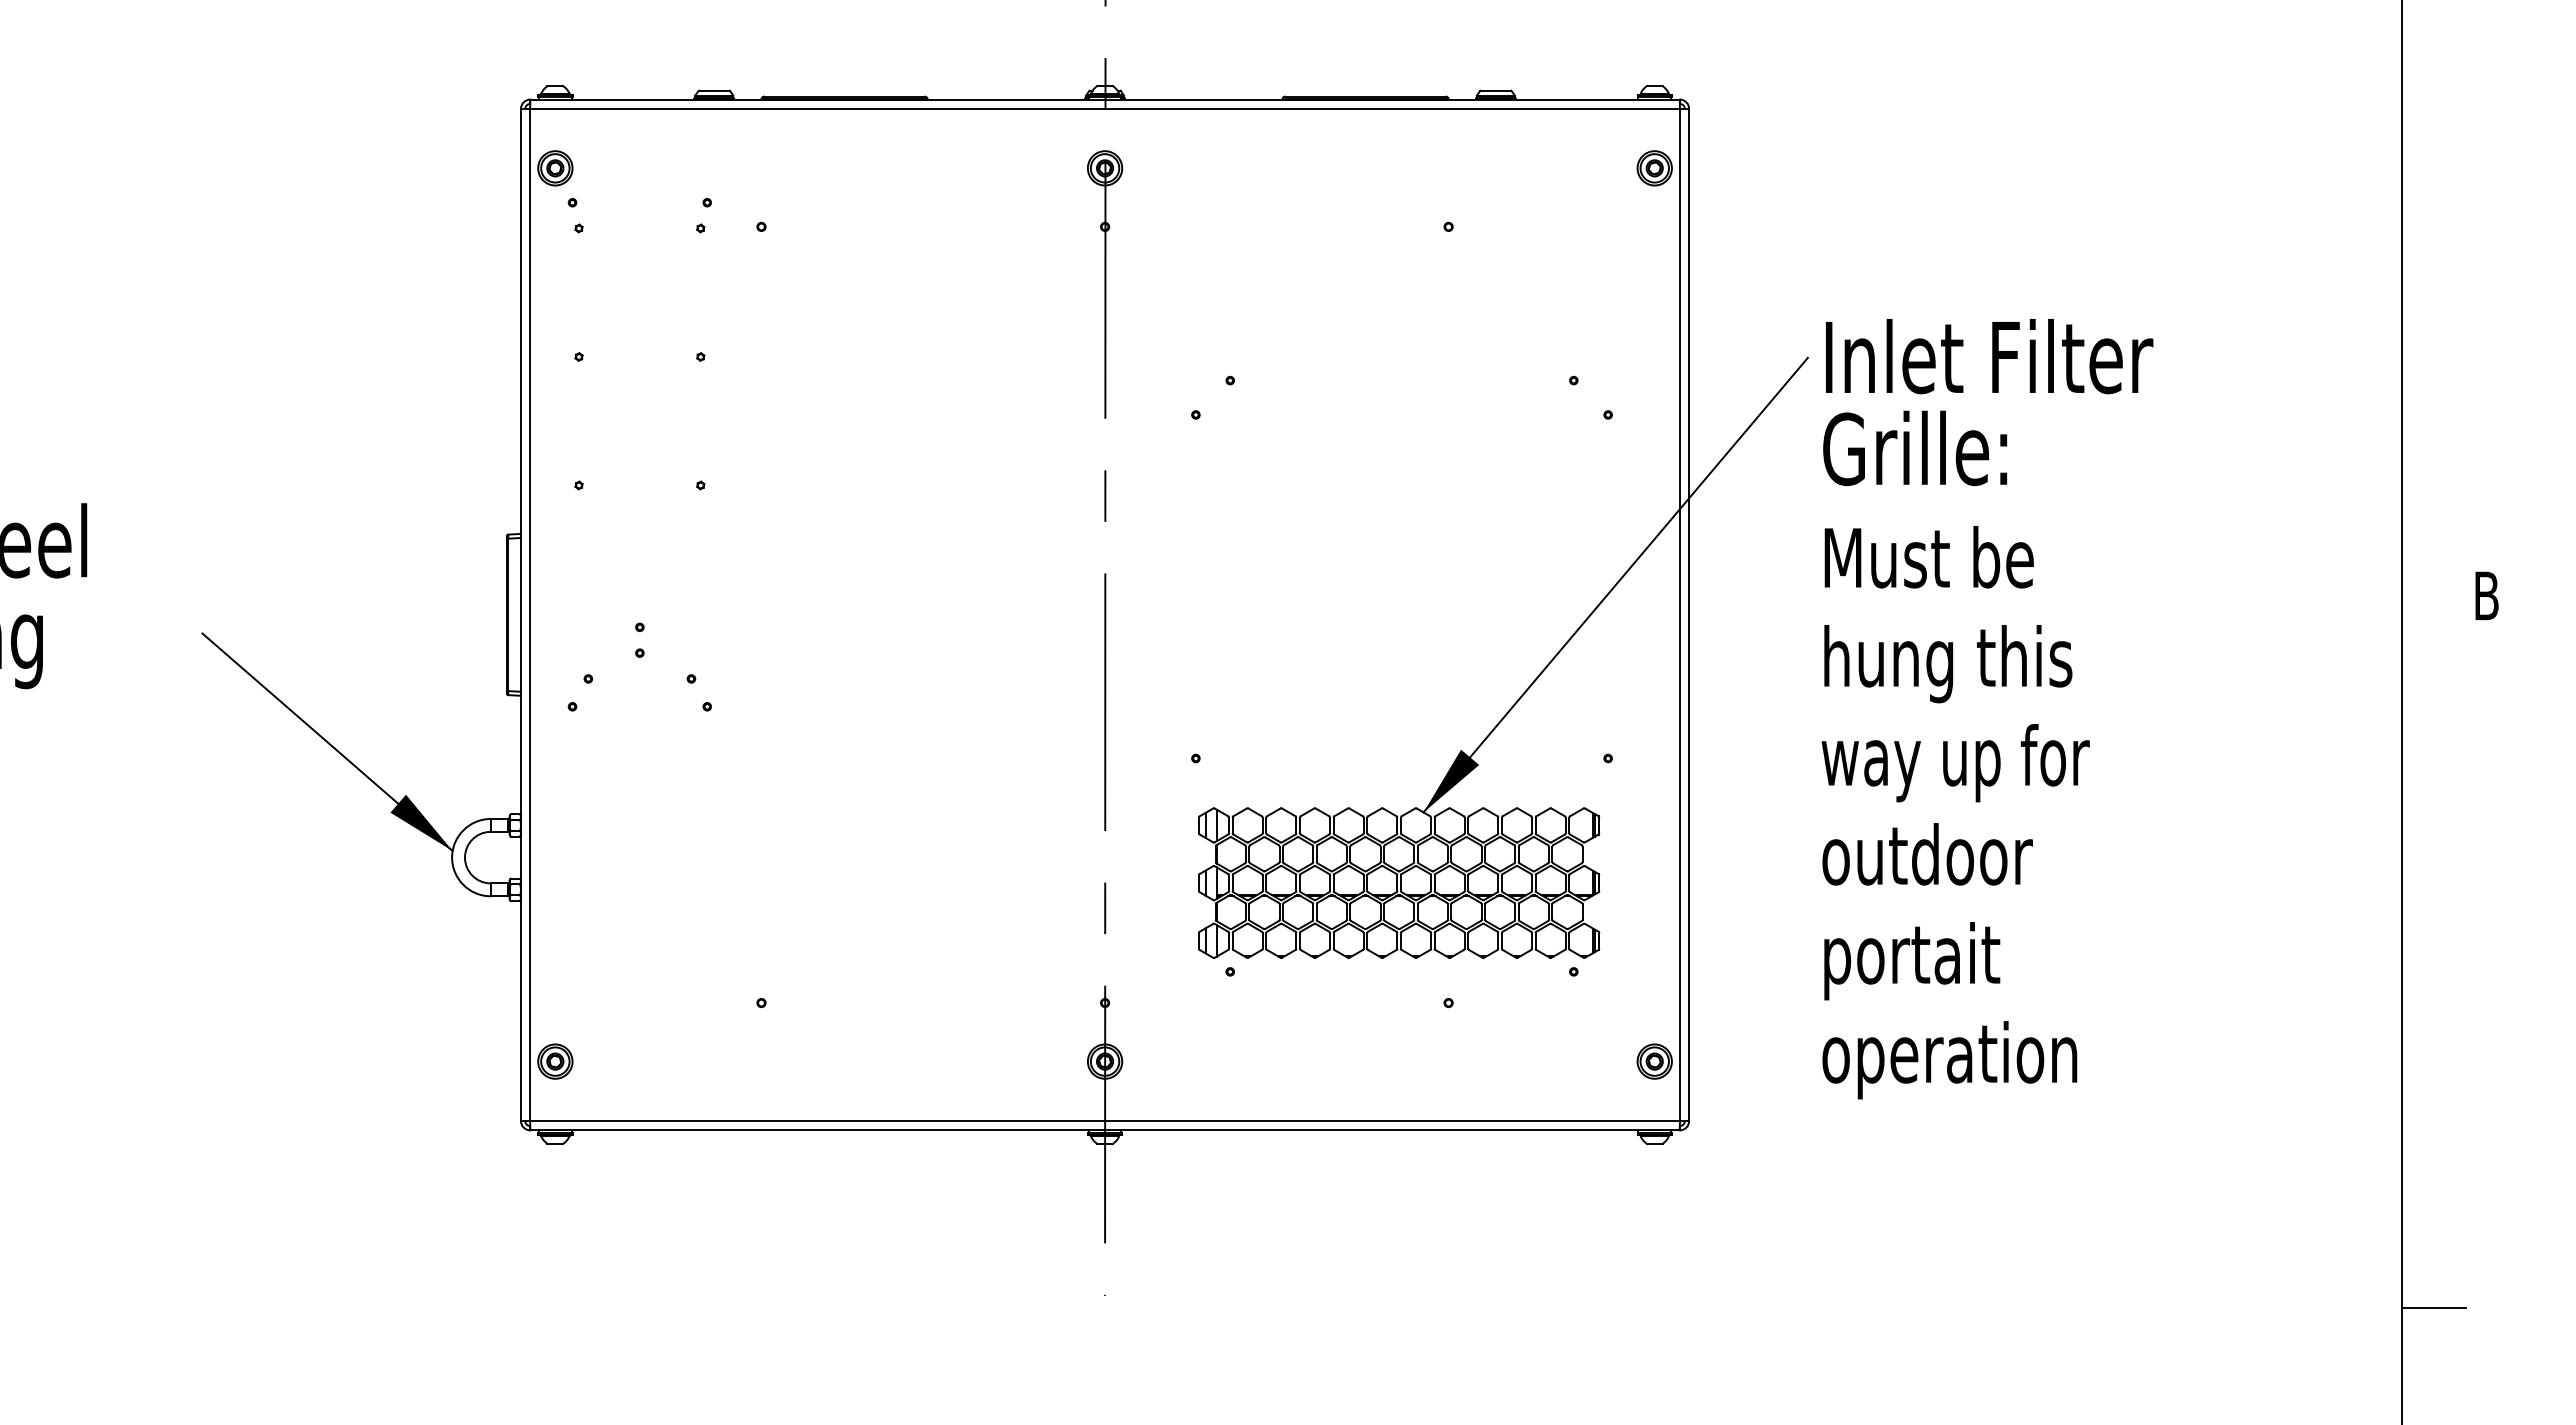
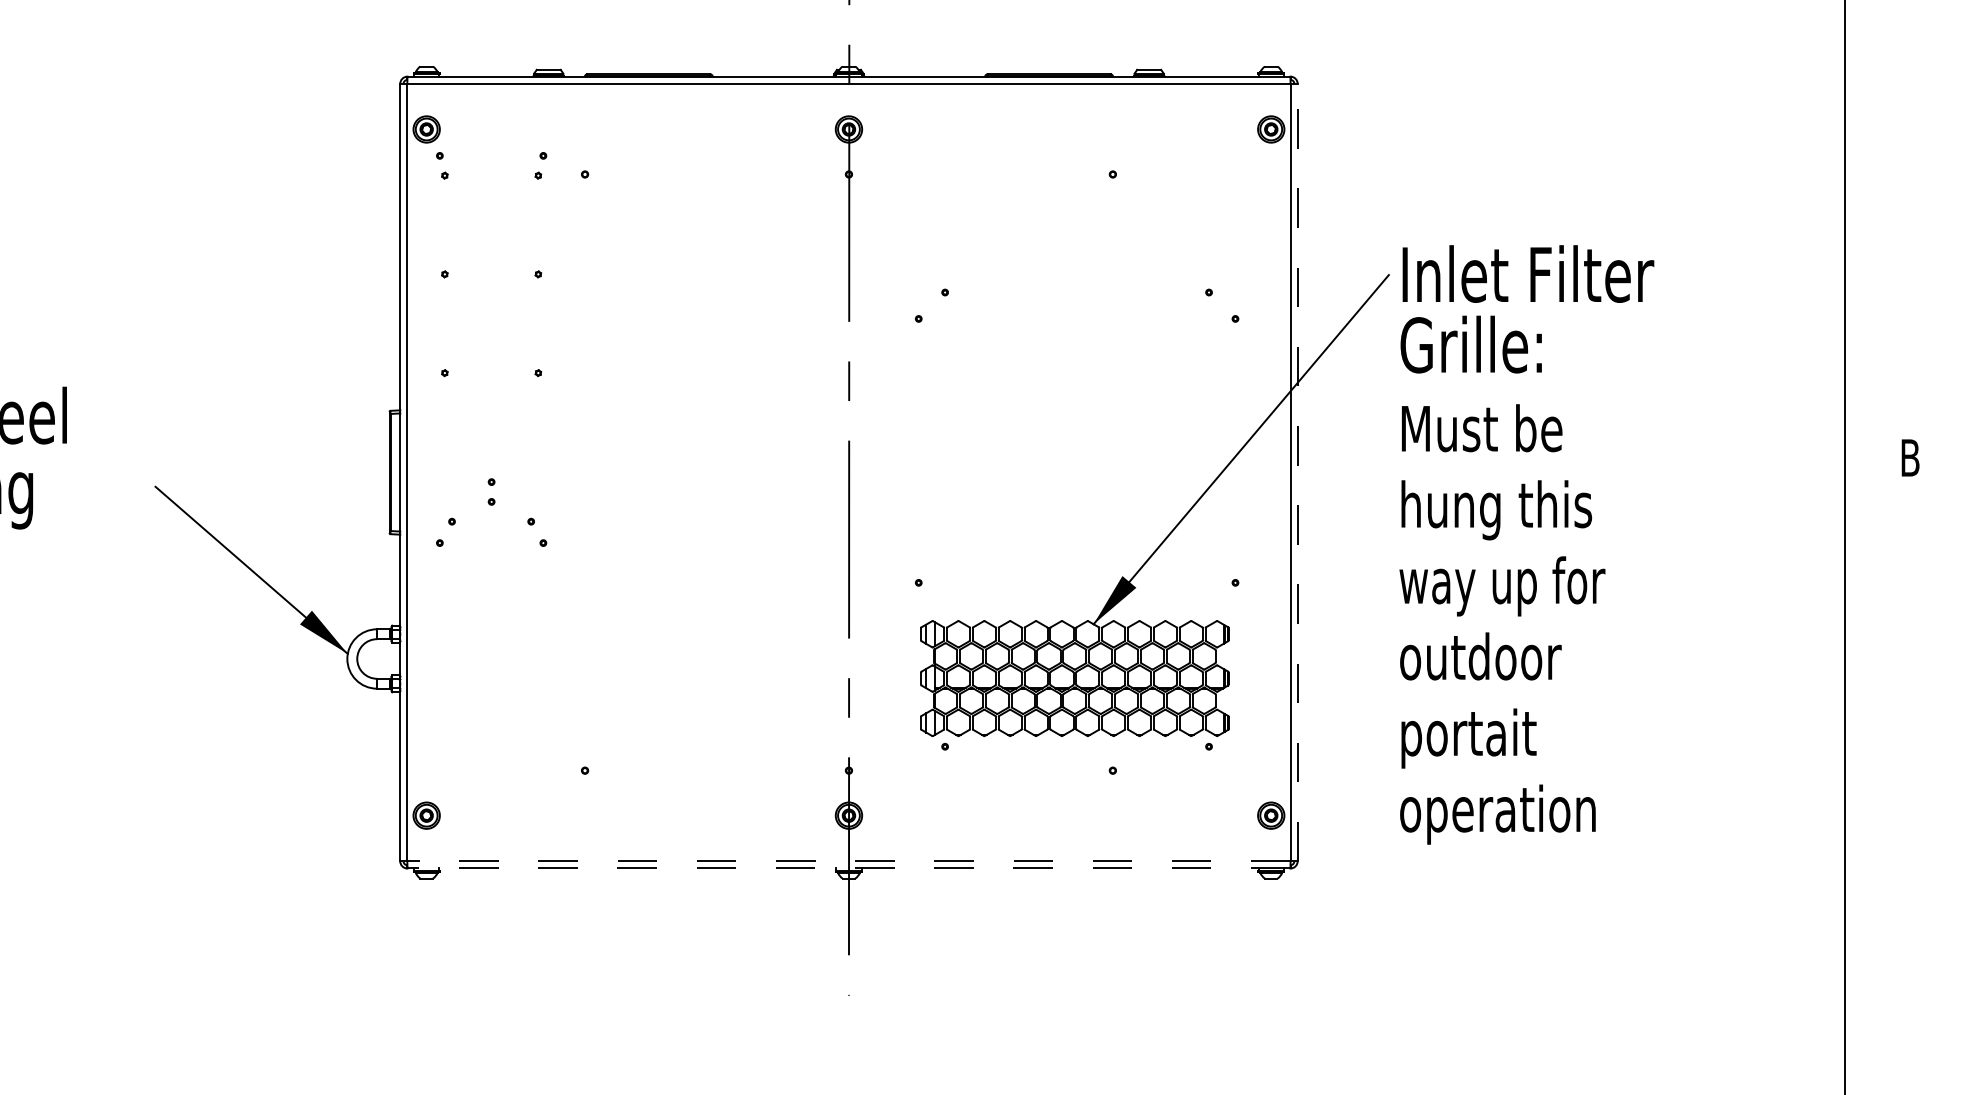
line: (1689, 614) -> (1297, 472), solid -> dashed
line: (1105, 1121) -> (849, 861), solid -> dashed
line: (1105, 1130) -> (849, 868), solid -> dashed
line: (2433, 1308) -> (1869, 1005), removed

